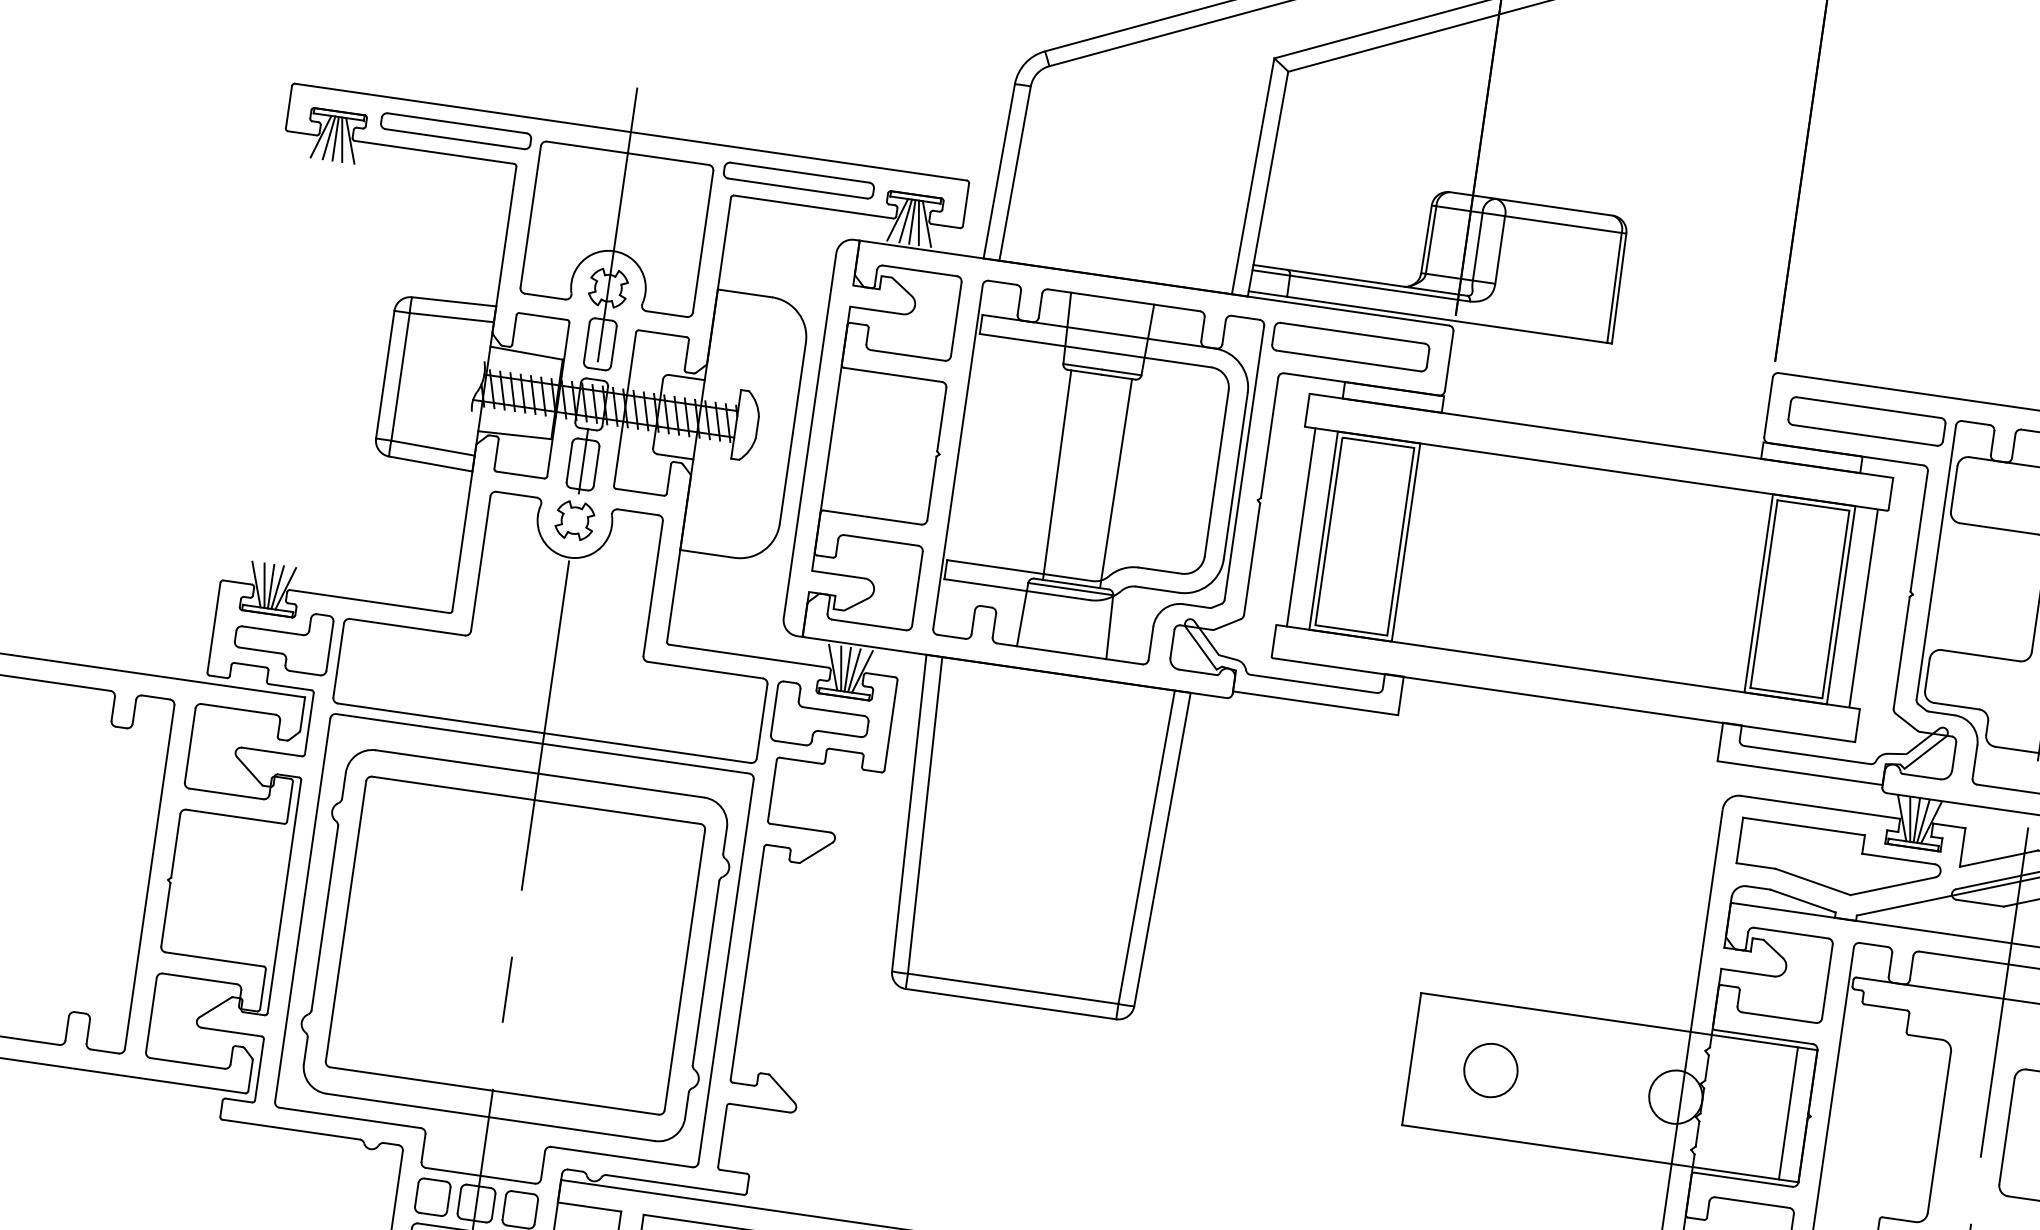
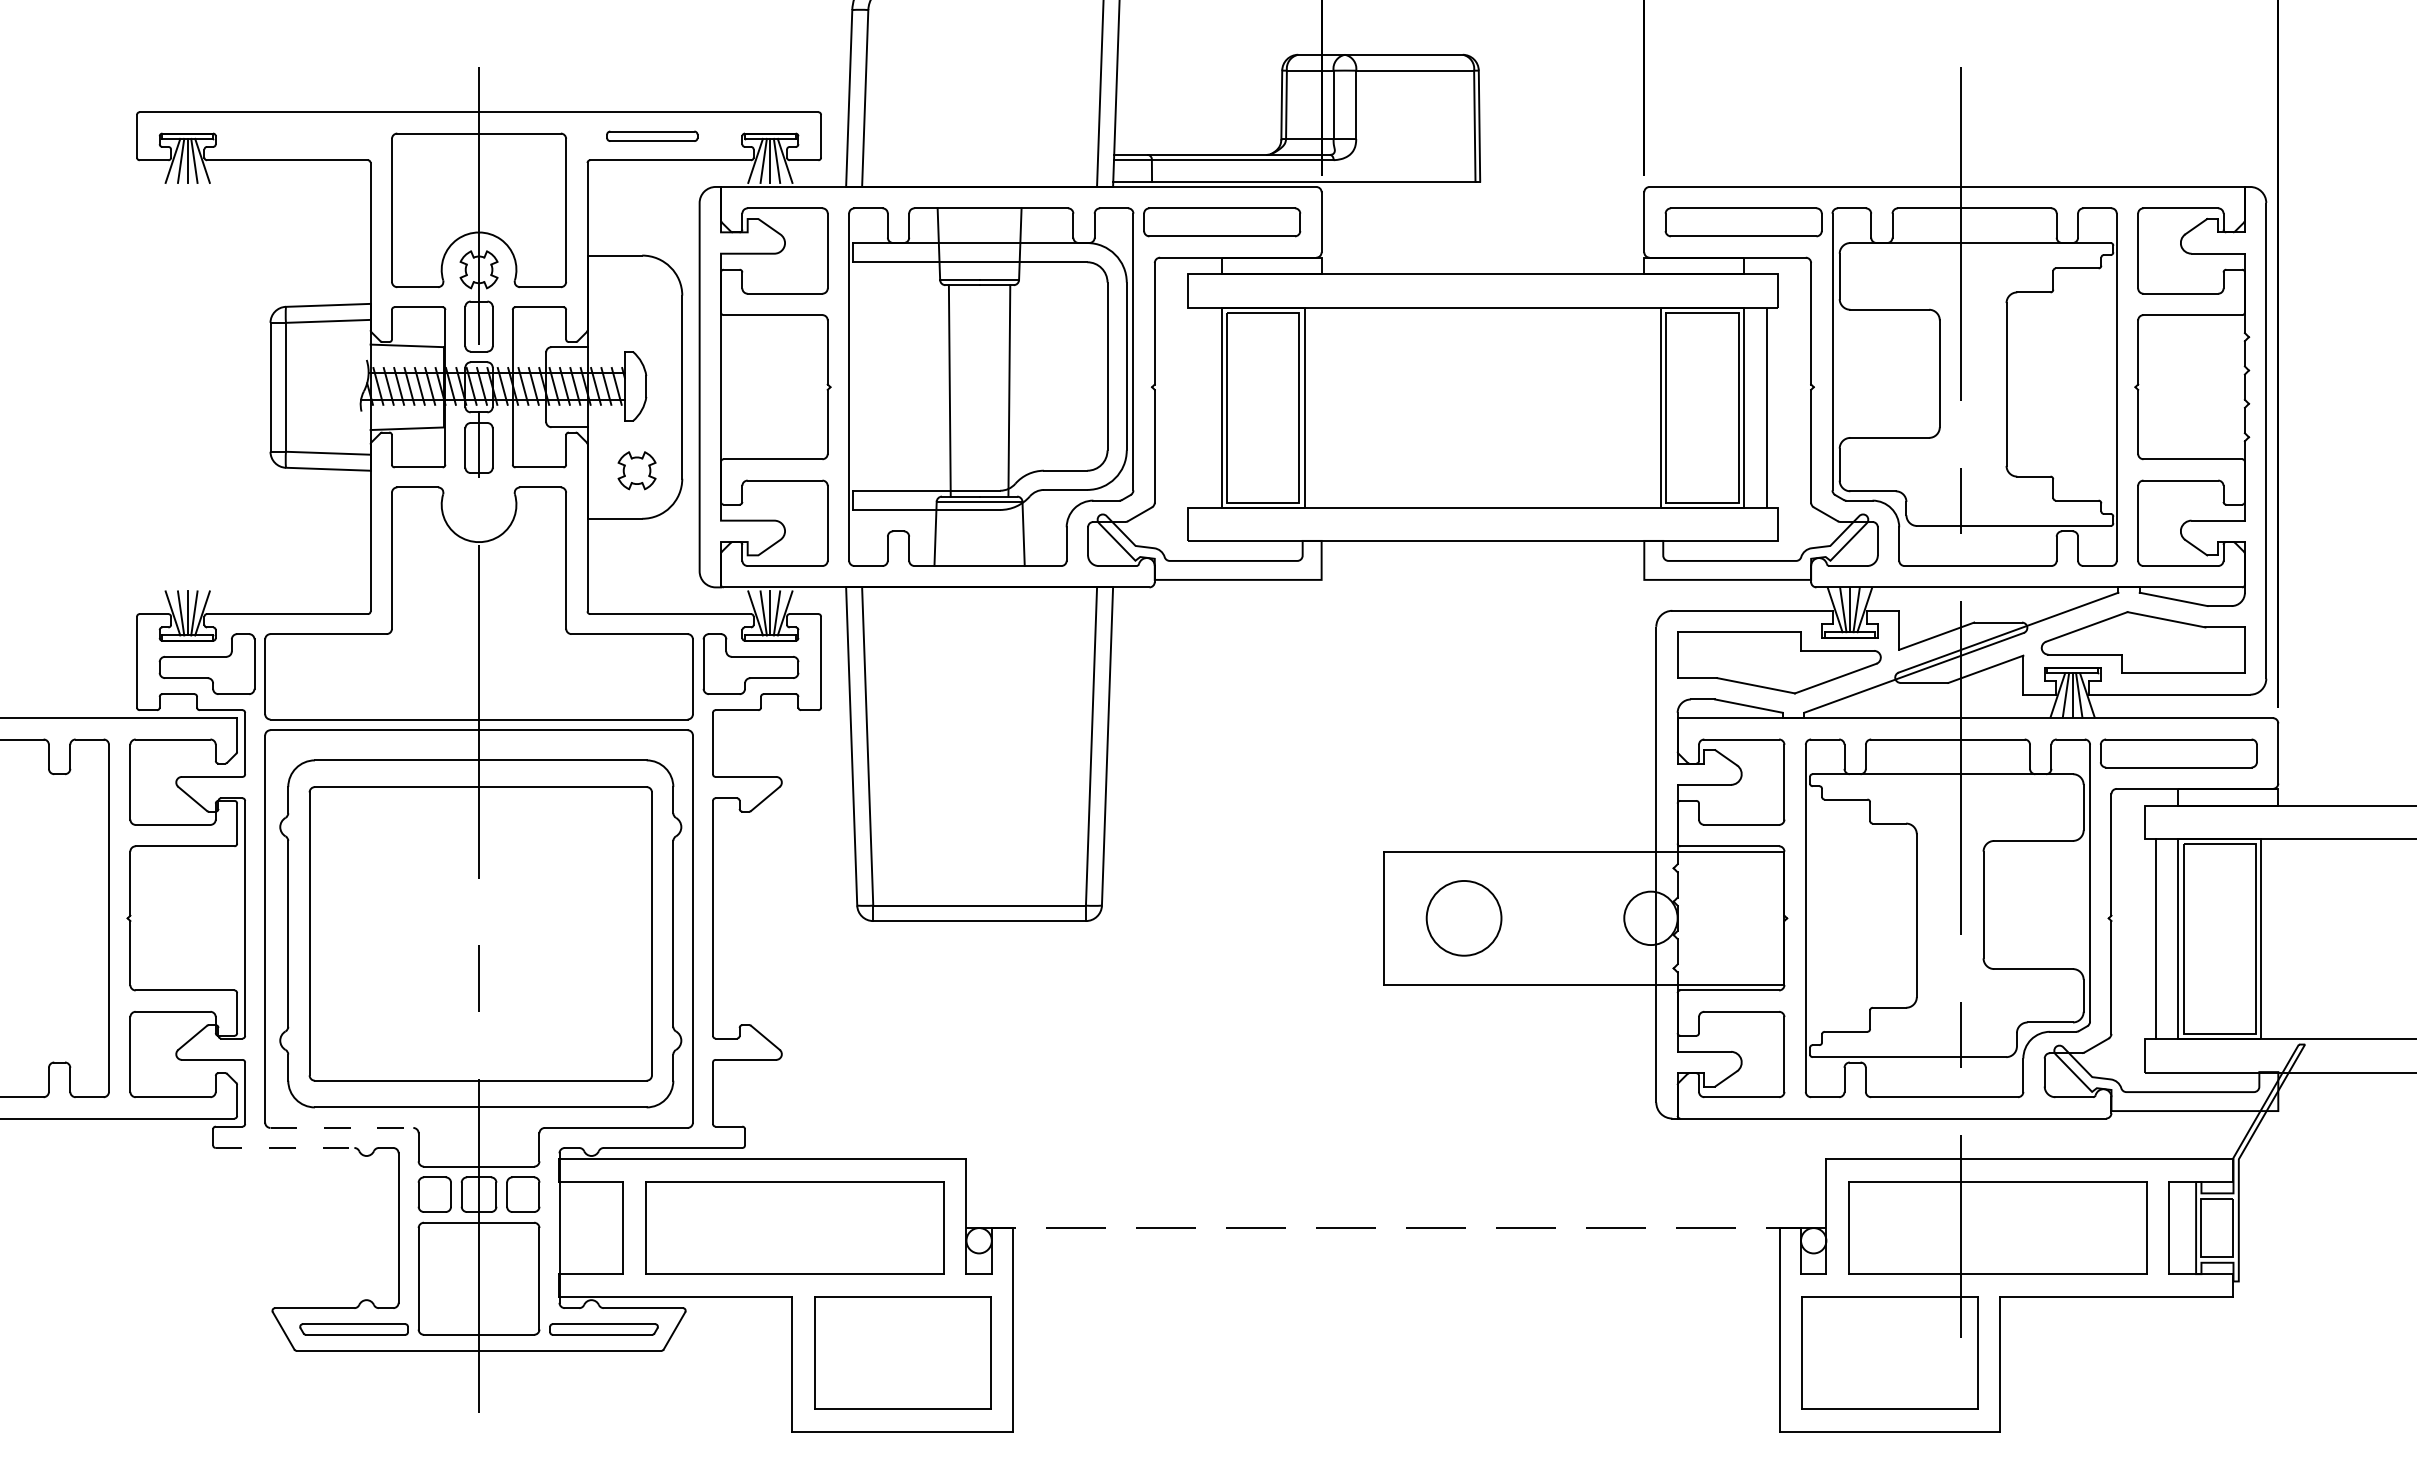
part: (455, 131) -> (305, 136), removed
part: (799, 180) -> (652, 136), size x0.6
part: (574, 520) -> (636, 470), moved
line: (1300, 527) -> (1198, 407), removed
circle: (1490, 1070) -> (1463, 918), size x1.4
line: (1788, 1113) -> (1764, 918), removed
line: (350, 1117) -> (342, 1127), solid -> dashed
line: (291, 1129) -> (285, 1147), solid -> dashed

